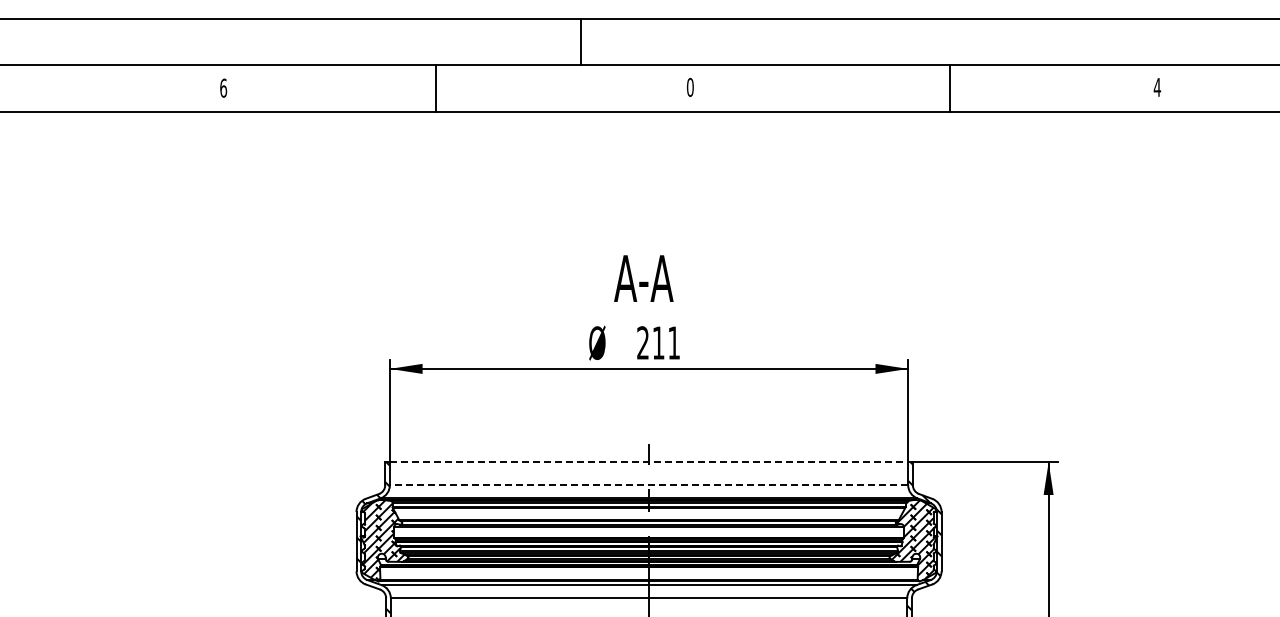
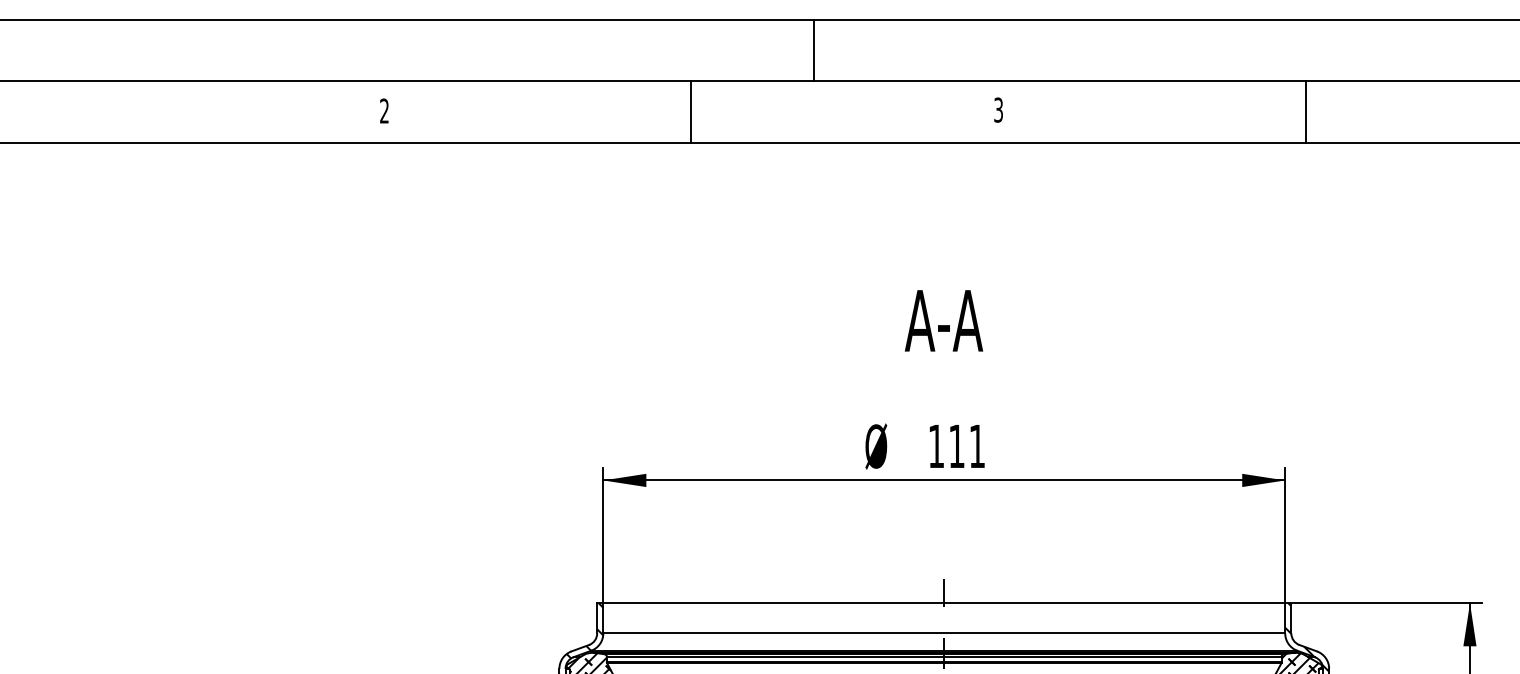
line: (581, 41) -> (814, 49), moved
text: (223, 87) -> (384, 110), 6 -> 2
text: (690, 87) -> (998, 110), 0 -> 3
line: (435, 88) -> (690, 111), moved
line: (949, 88) -> (1305, 111), moved
text: (643, 278) -> (943, 320), moved
text: (642, 342) -> (935, 445), 211 -> 111
line: (649, 462) -> (944, 603), dashed -> solid
line: (648, 485) -> (943, 633), dashed -> solid

